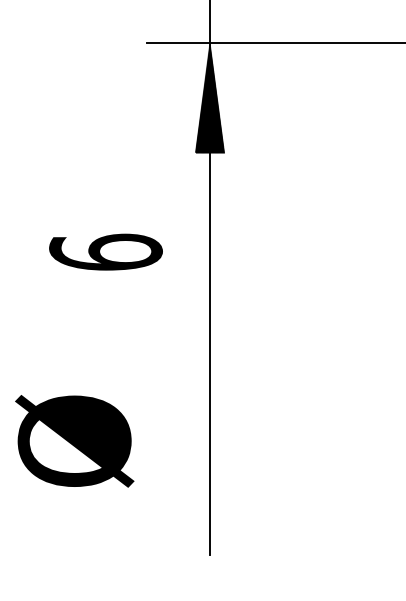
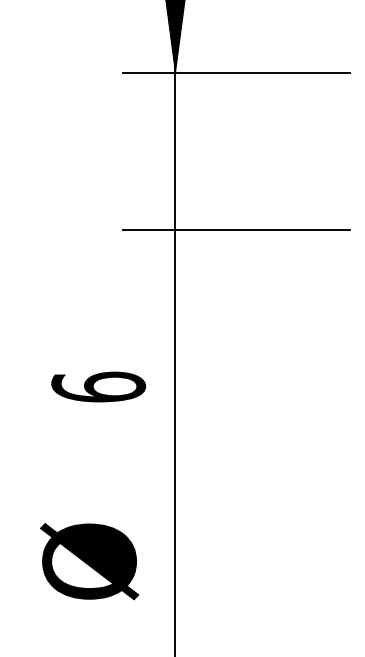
hatch: (210, 97) -> (175, 275), removed
text: (105, 251) -> (98, 386), moved
text: (74, 441) -> (89, 561), moved

